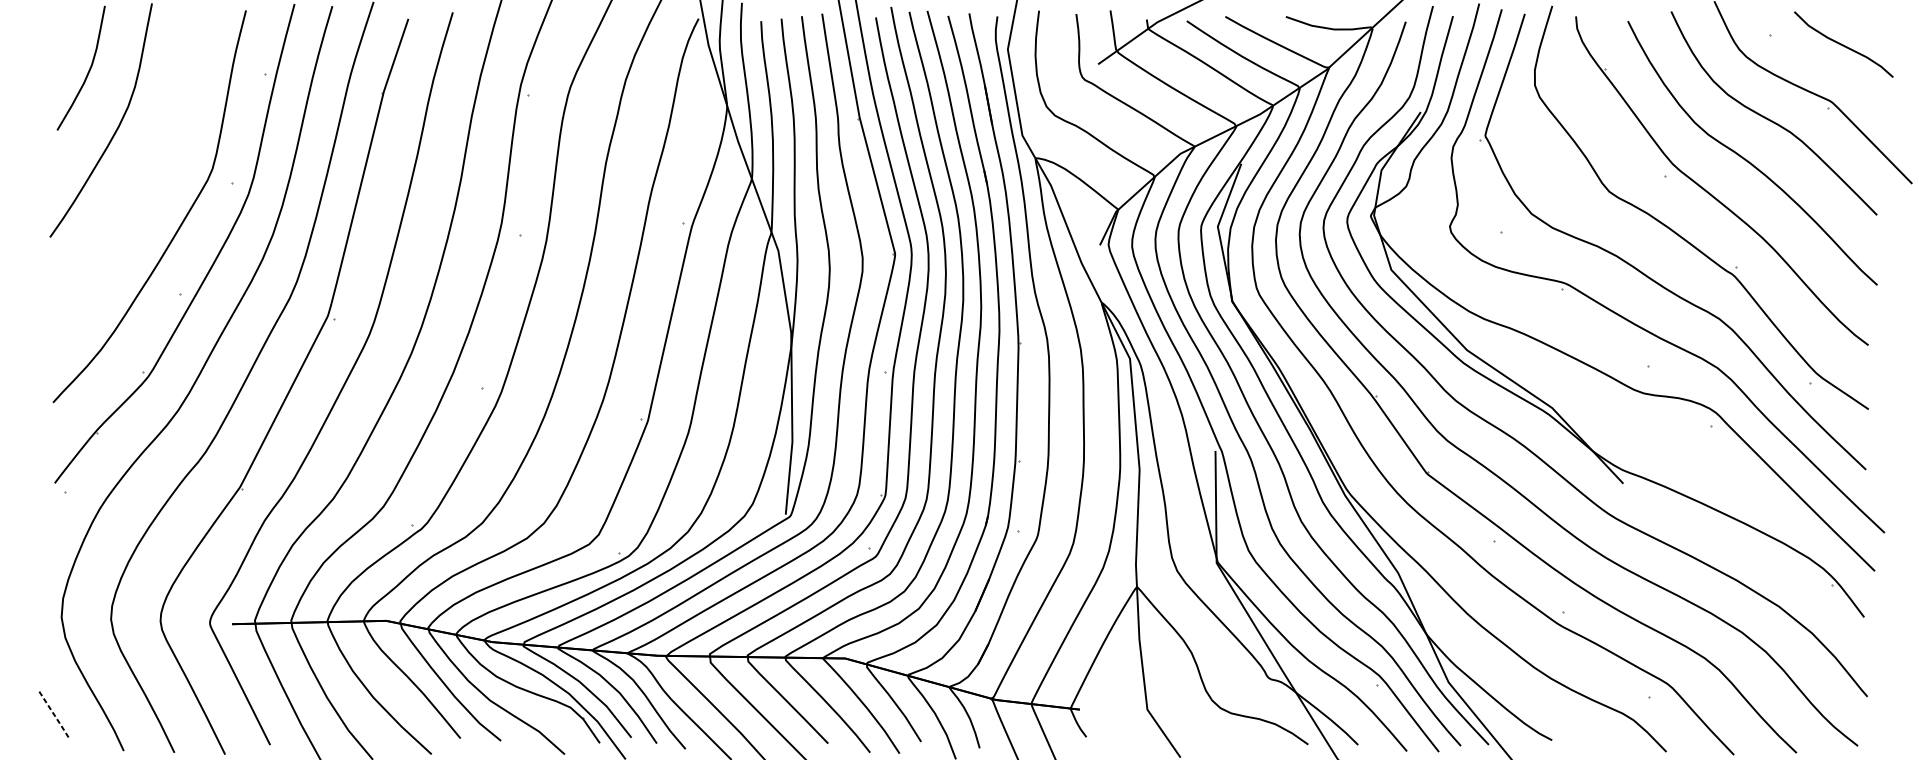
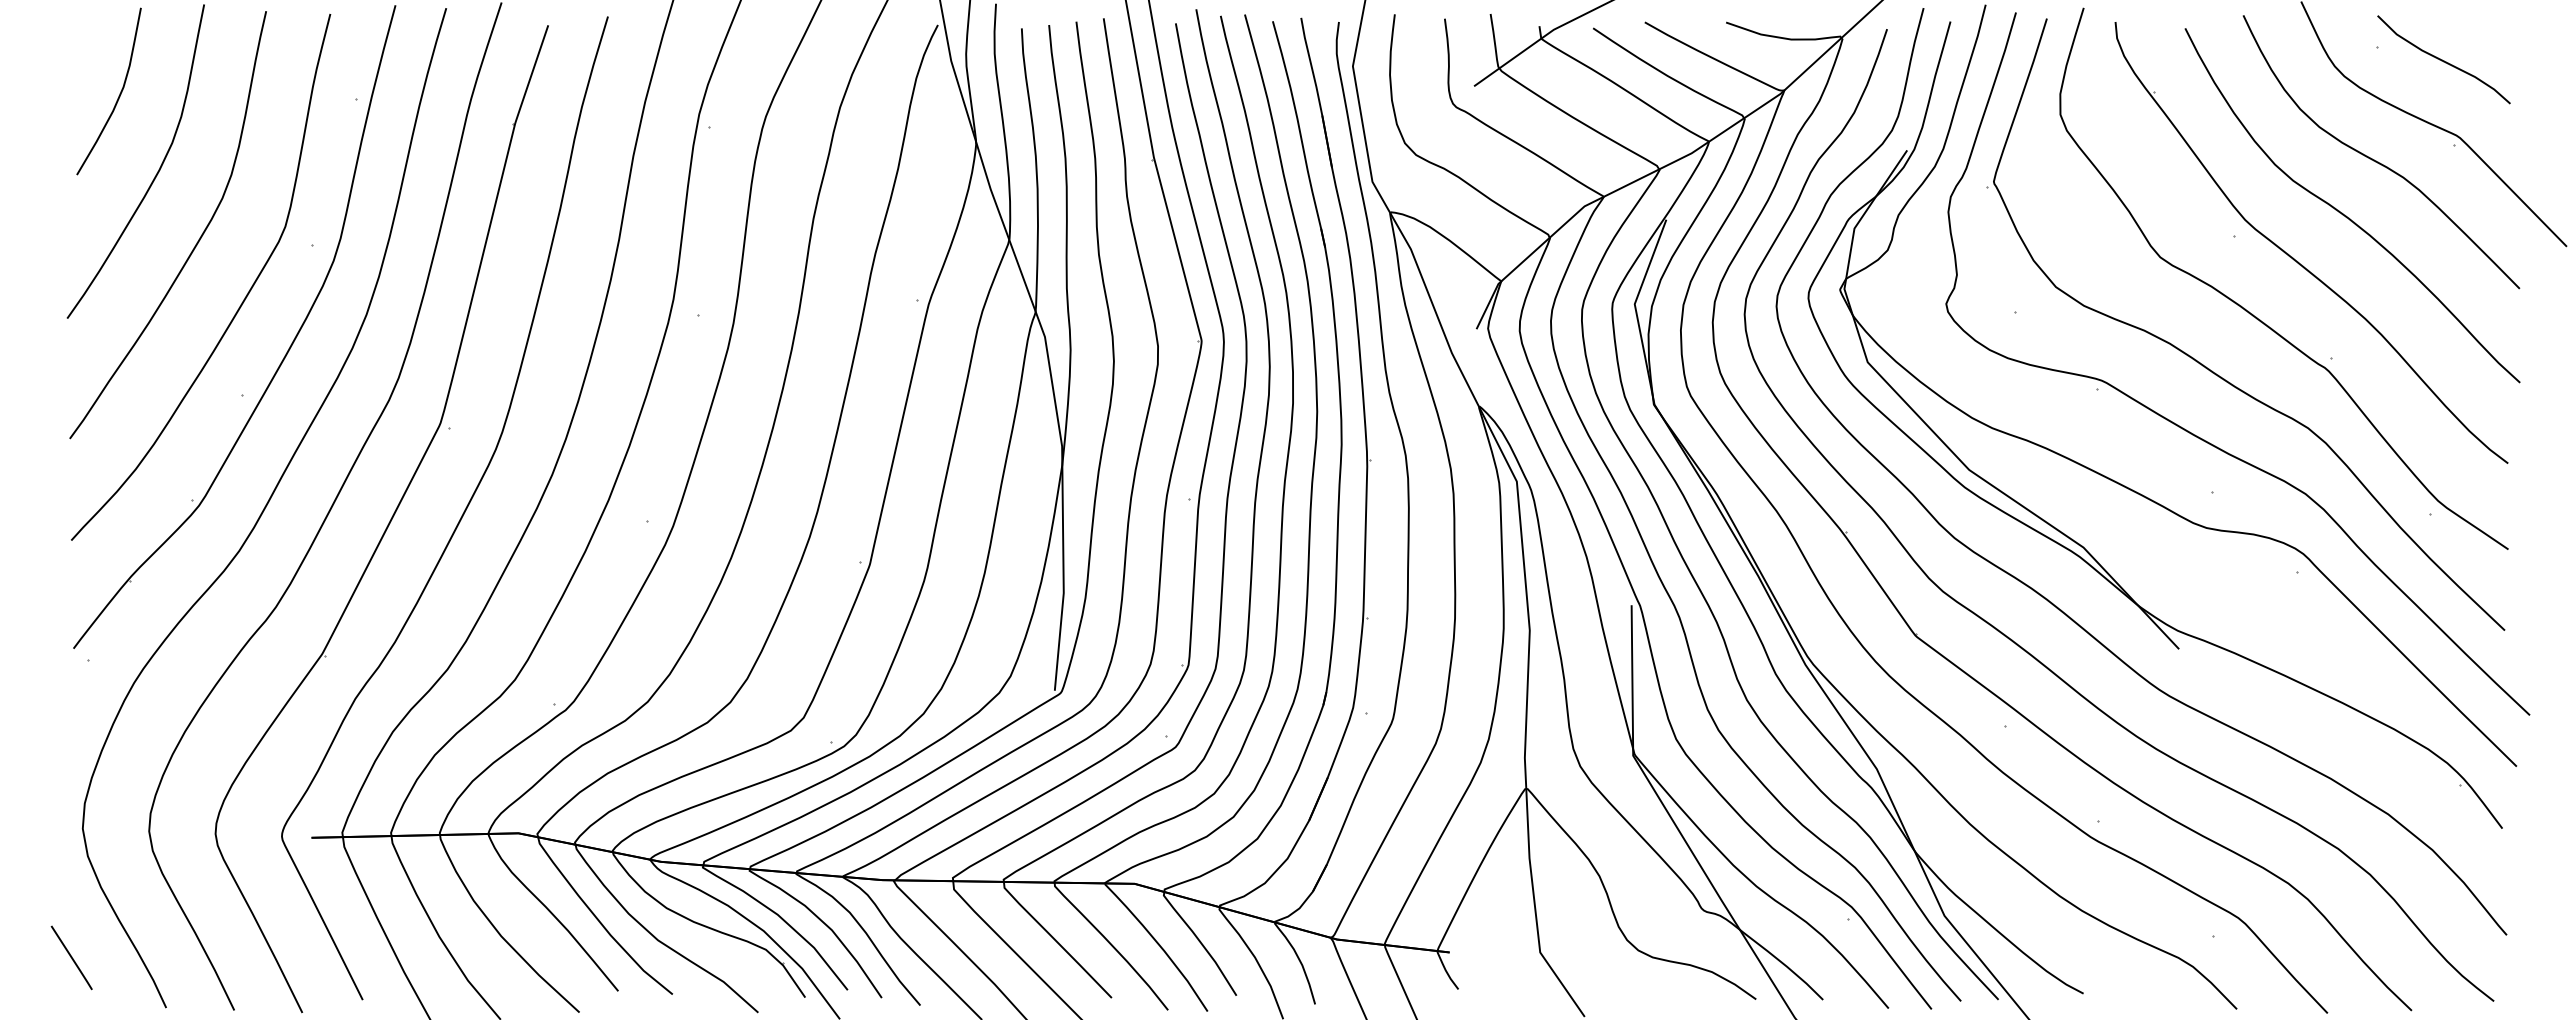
curve: (1842, 44) -> (2442, 59), moved
curve: (146, 180) -> (196, 242), added
line: (53, 714) -> (72, 958), dashed -> solid

